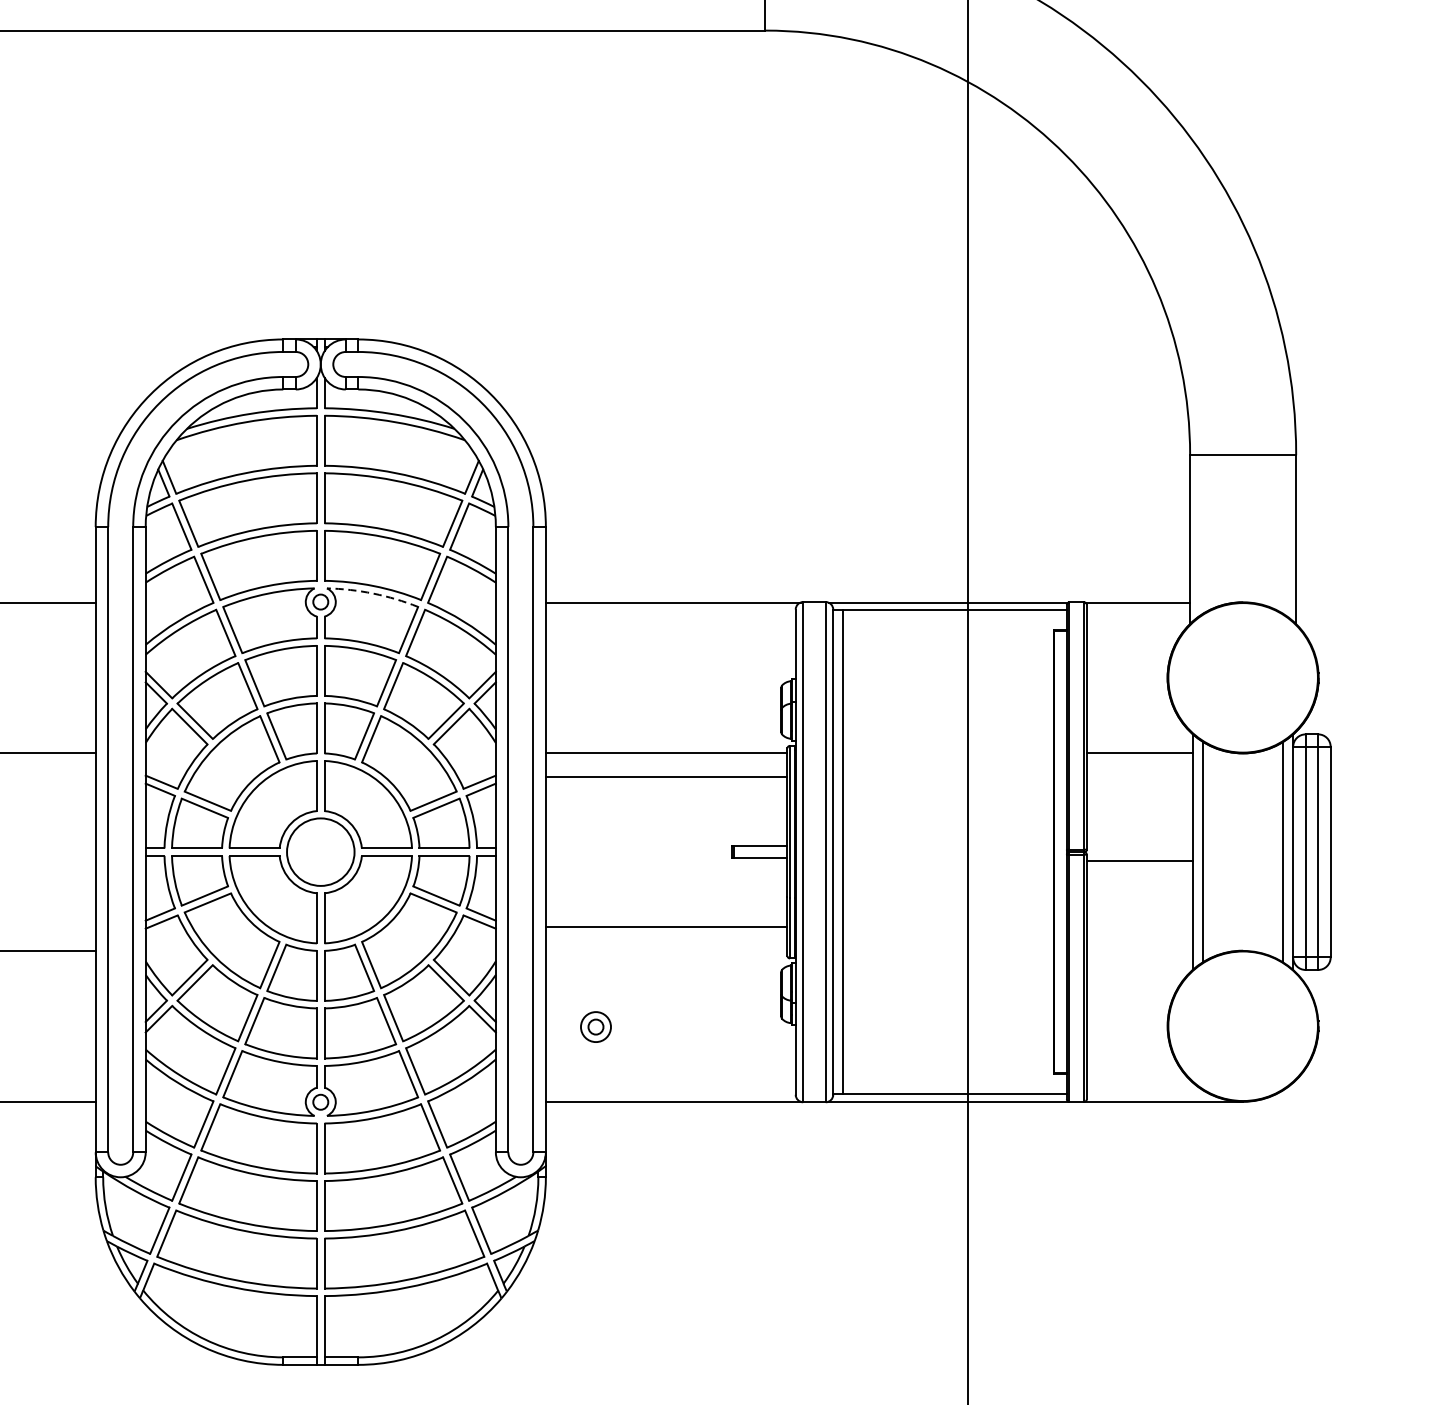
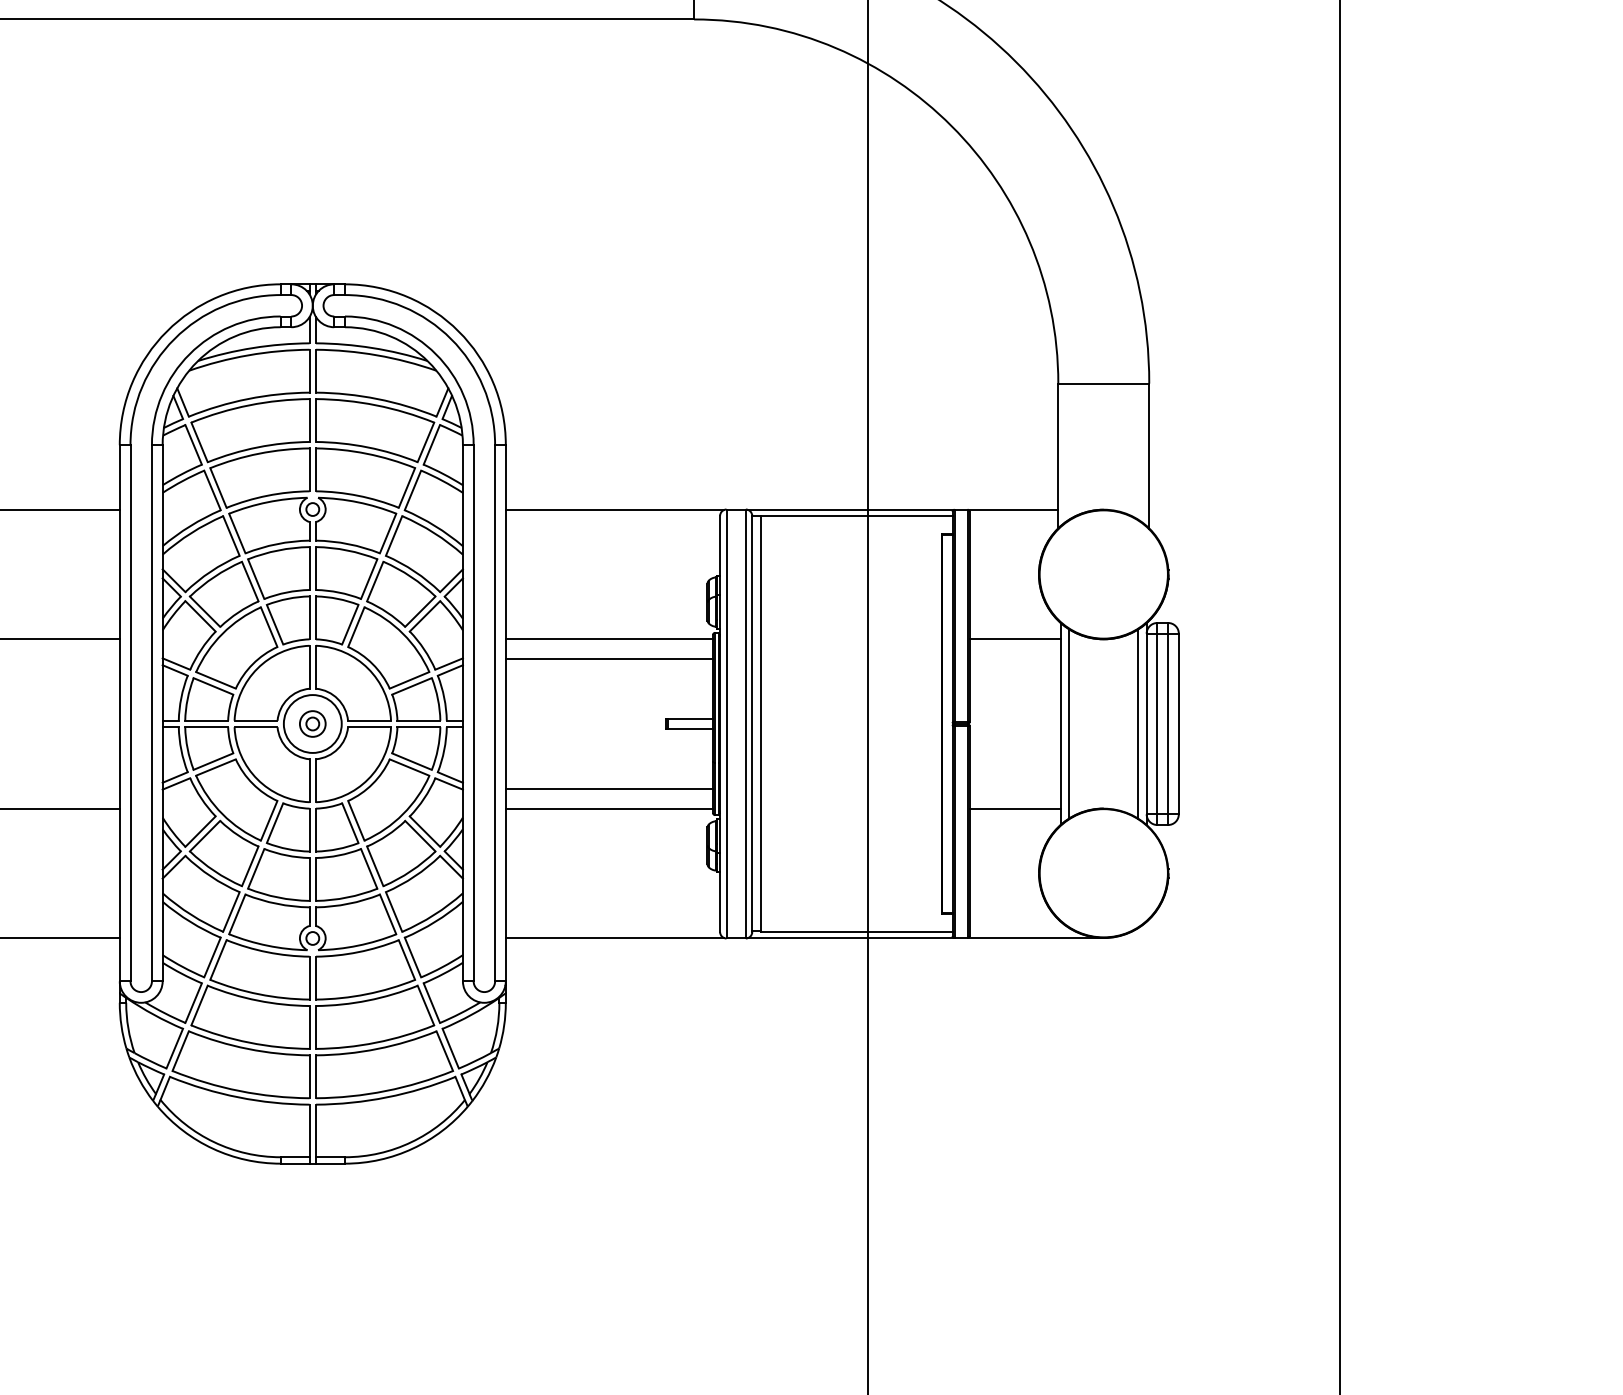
arc: (372, 593) -> (357, 502), dashed -> solid
line: (1139, 860) -> (1014, 808), moved
line: (666, 950) -> (609, 808), added
part: (595, 1026) -> (312, 723), moved

